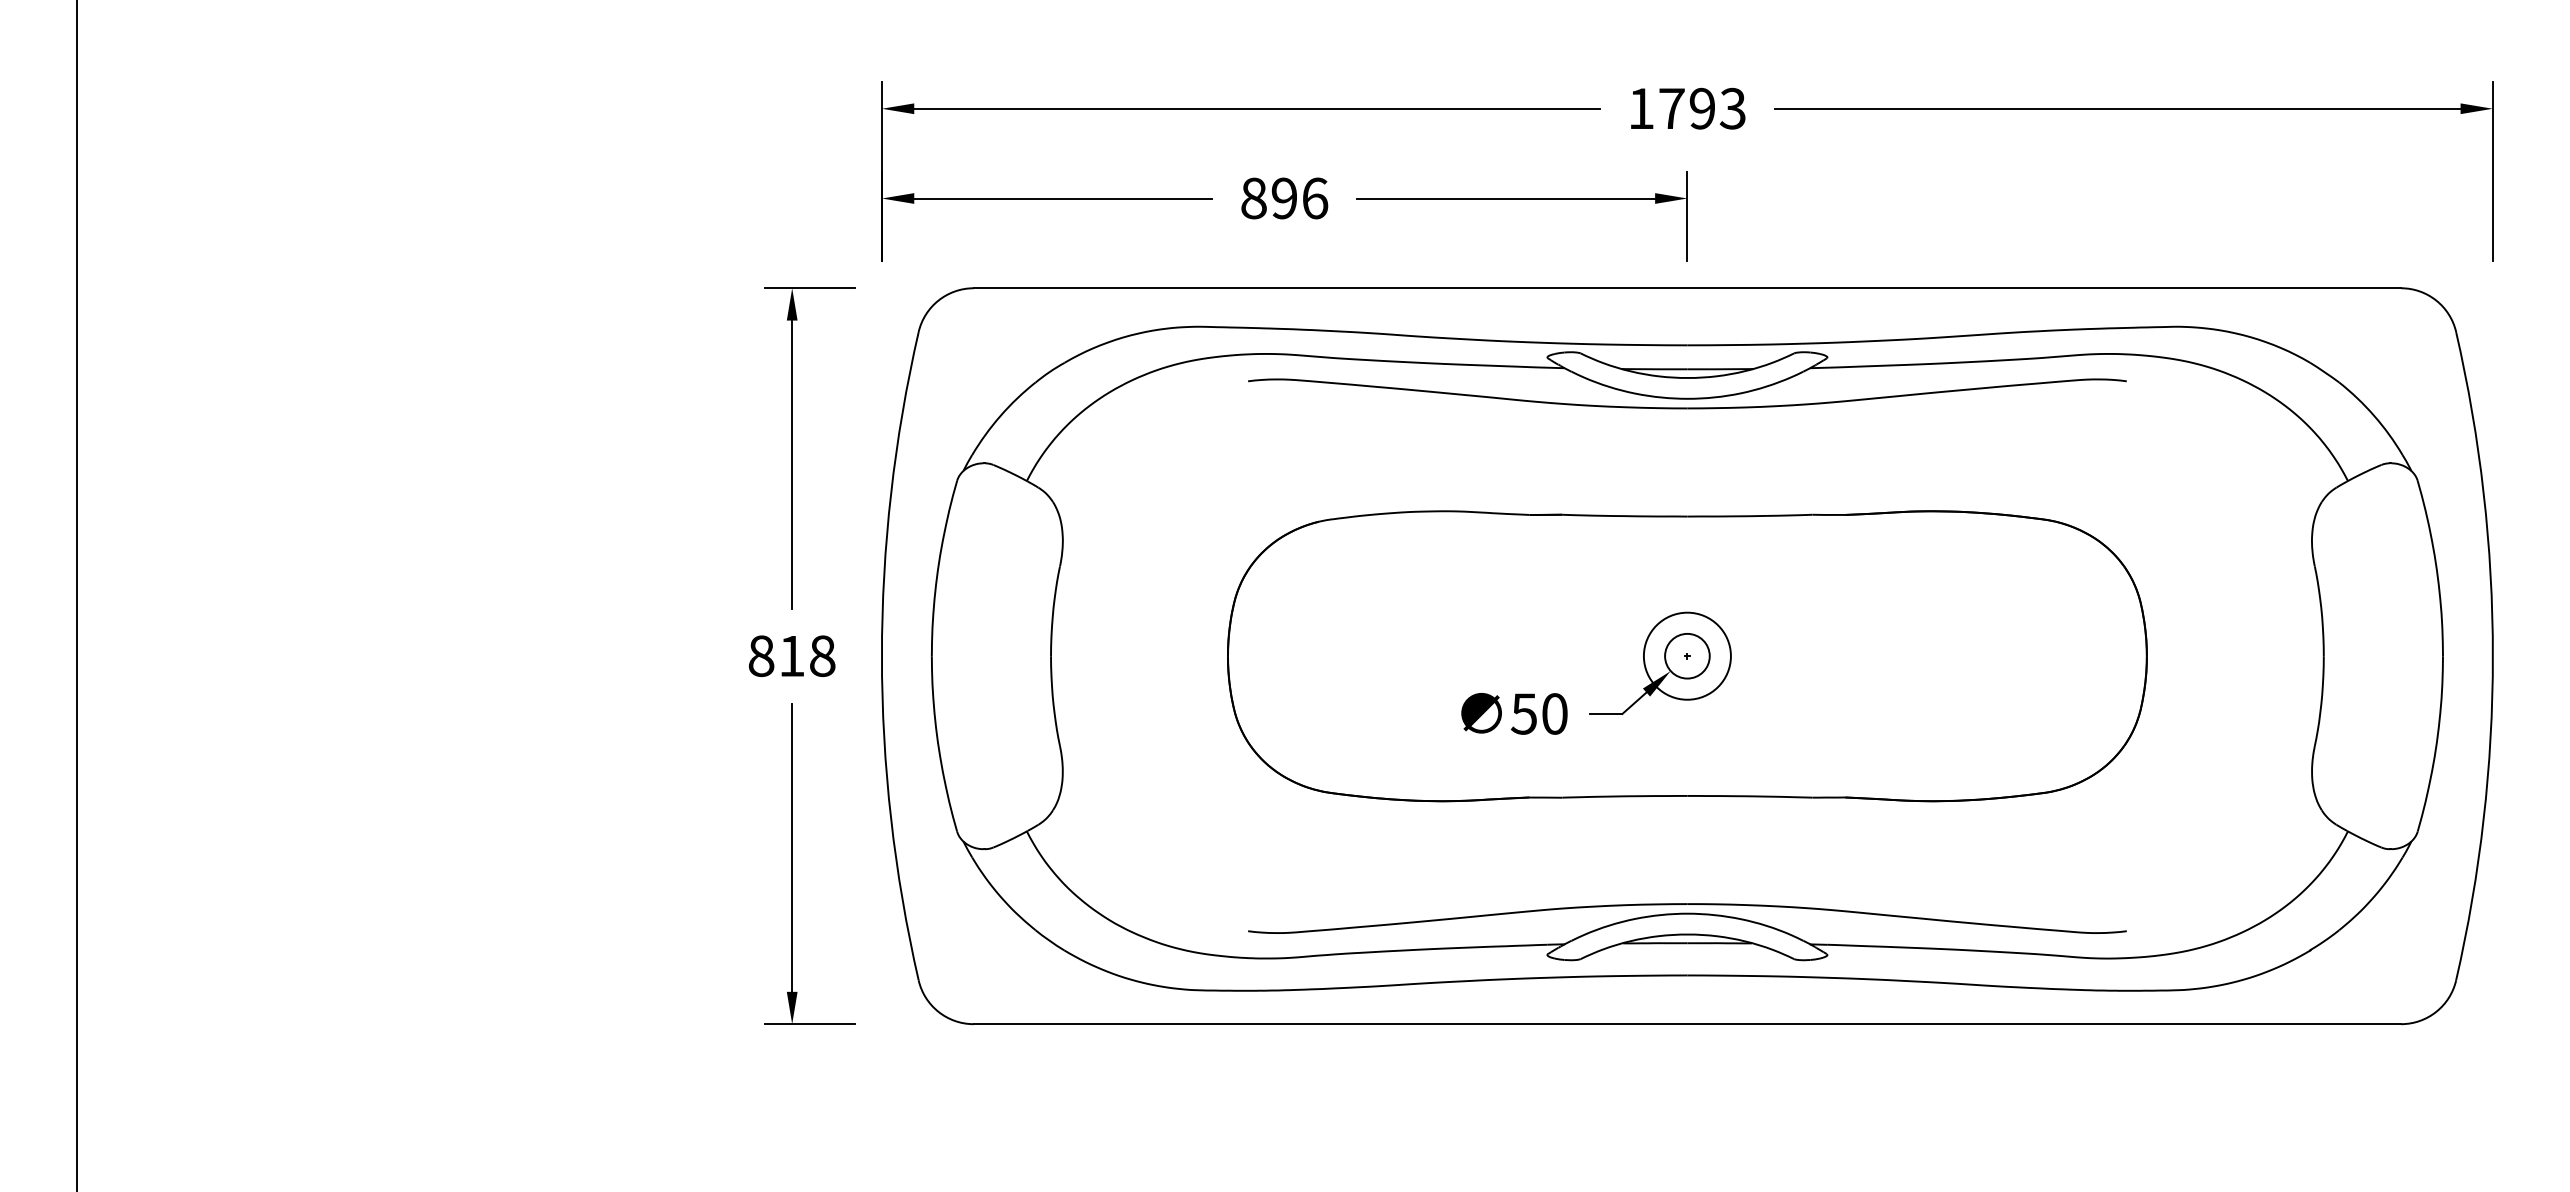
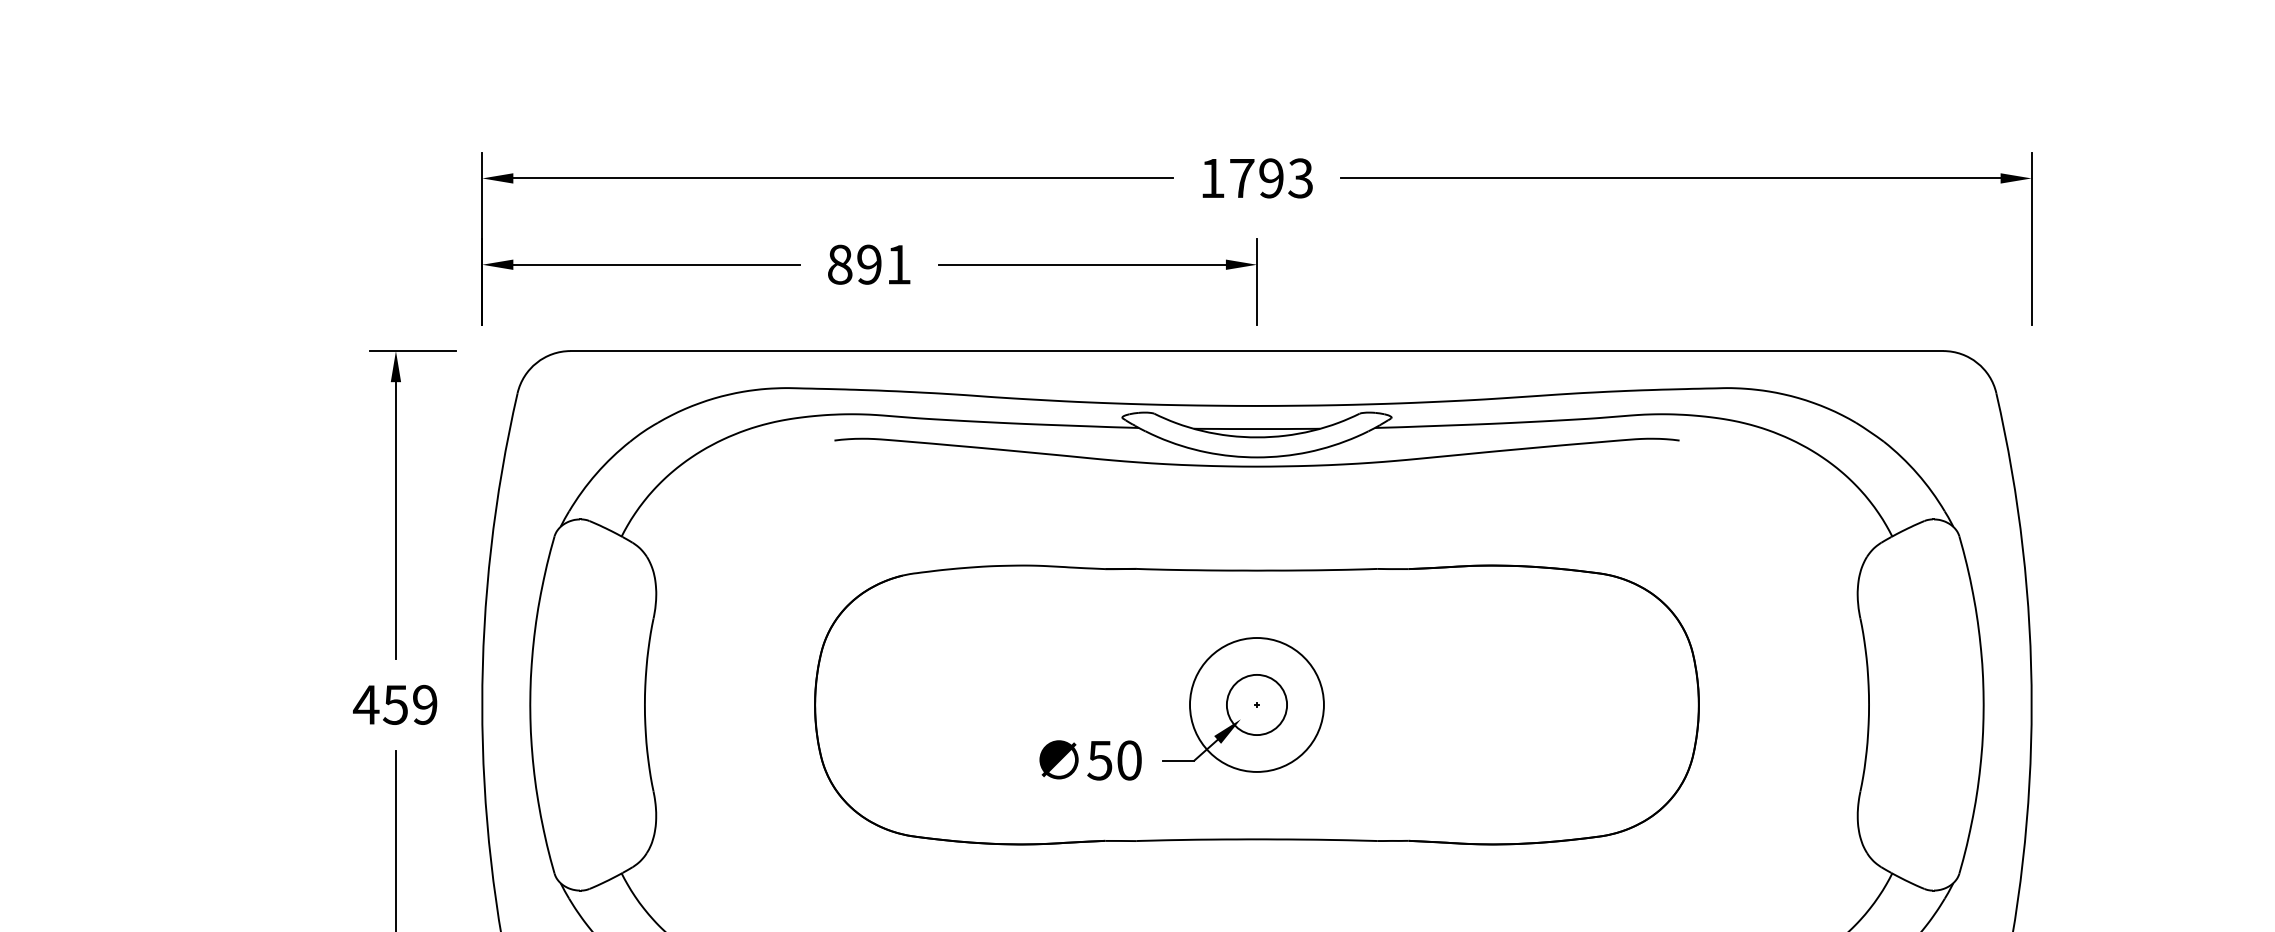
text: (1315, 198) -> (899, 264), 896 -> 891
circle: (1686, 655) -> (1256, 704), size x1.6
circle: (1687, 655) -> (1257, 704), size x1.4
text: (791, 656) -> (395, 705), 818 -> 459

